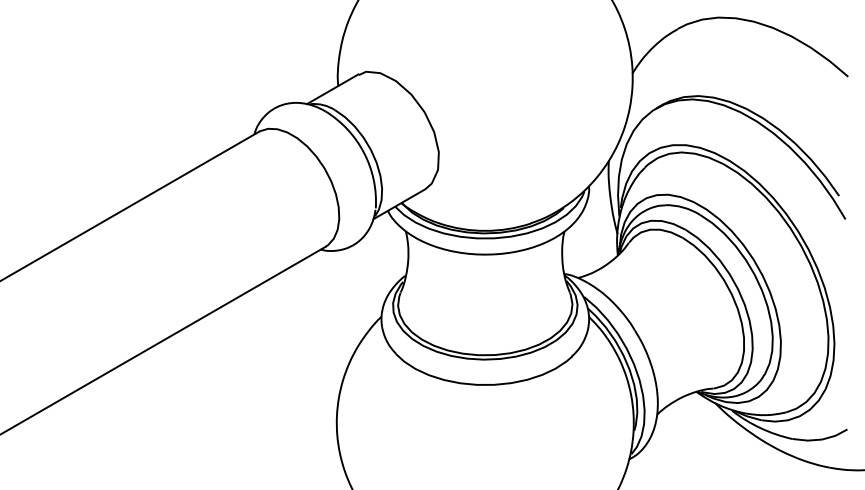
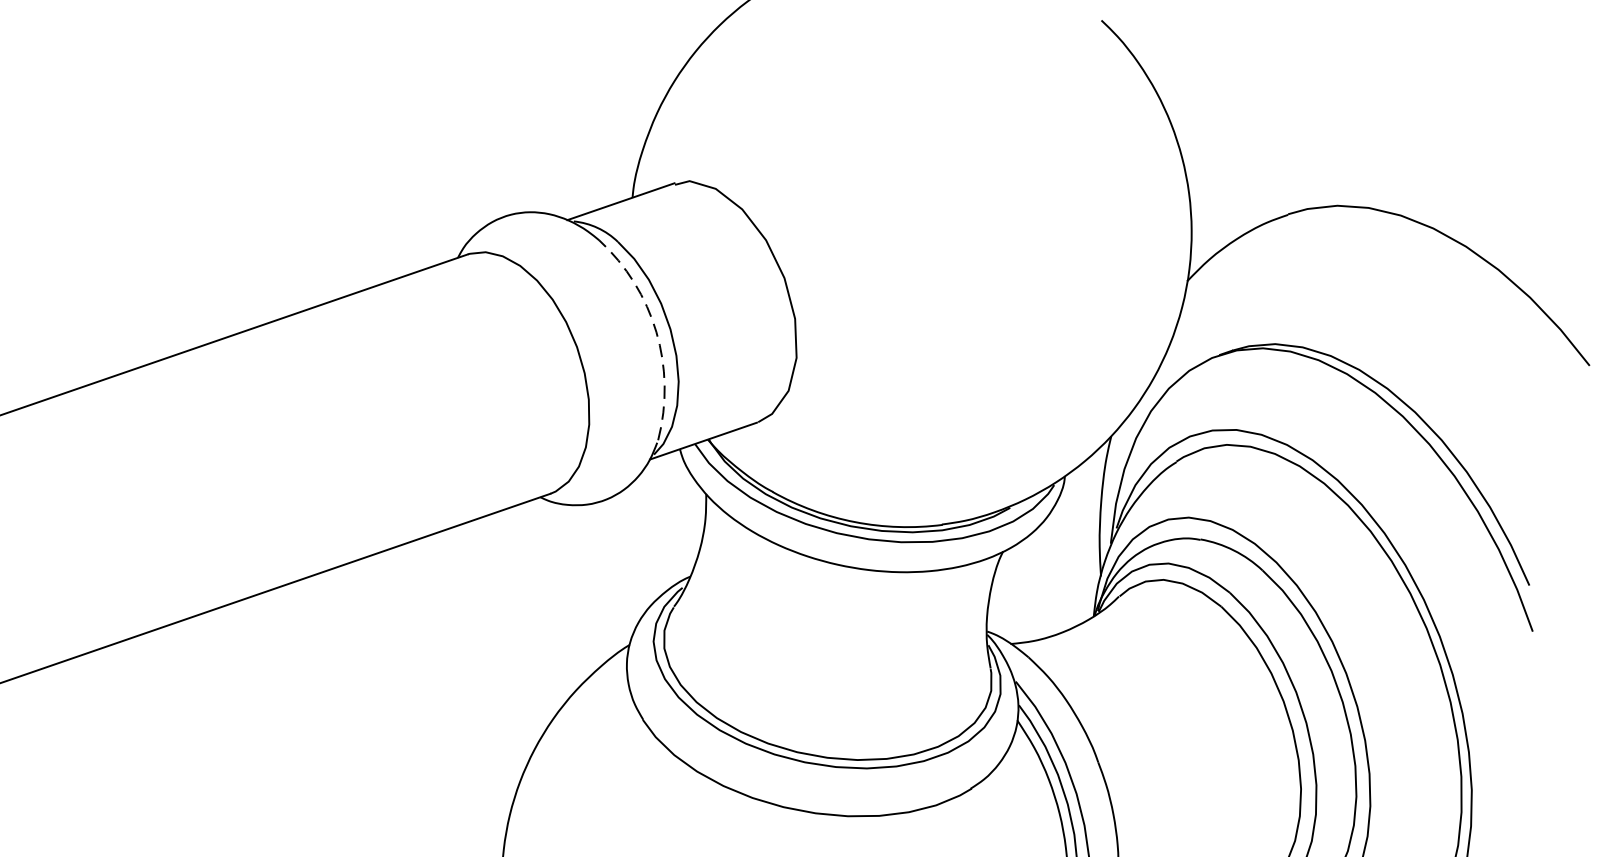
arc: (364, 152) -> (657, 331), solid -> dashed

